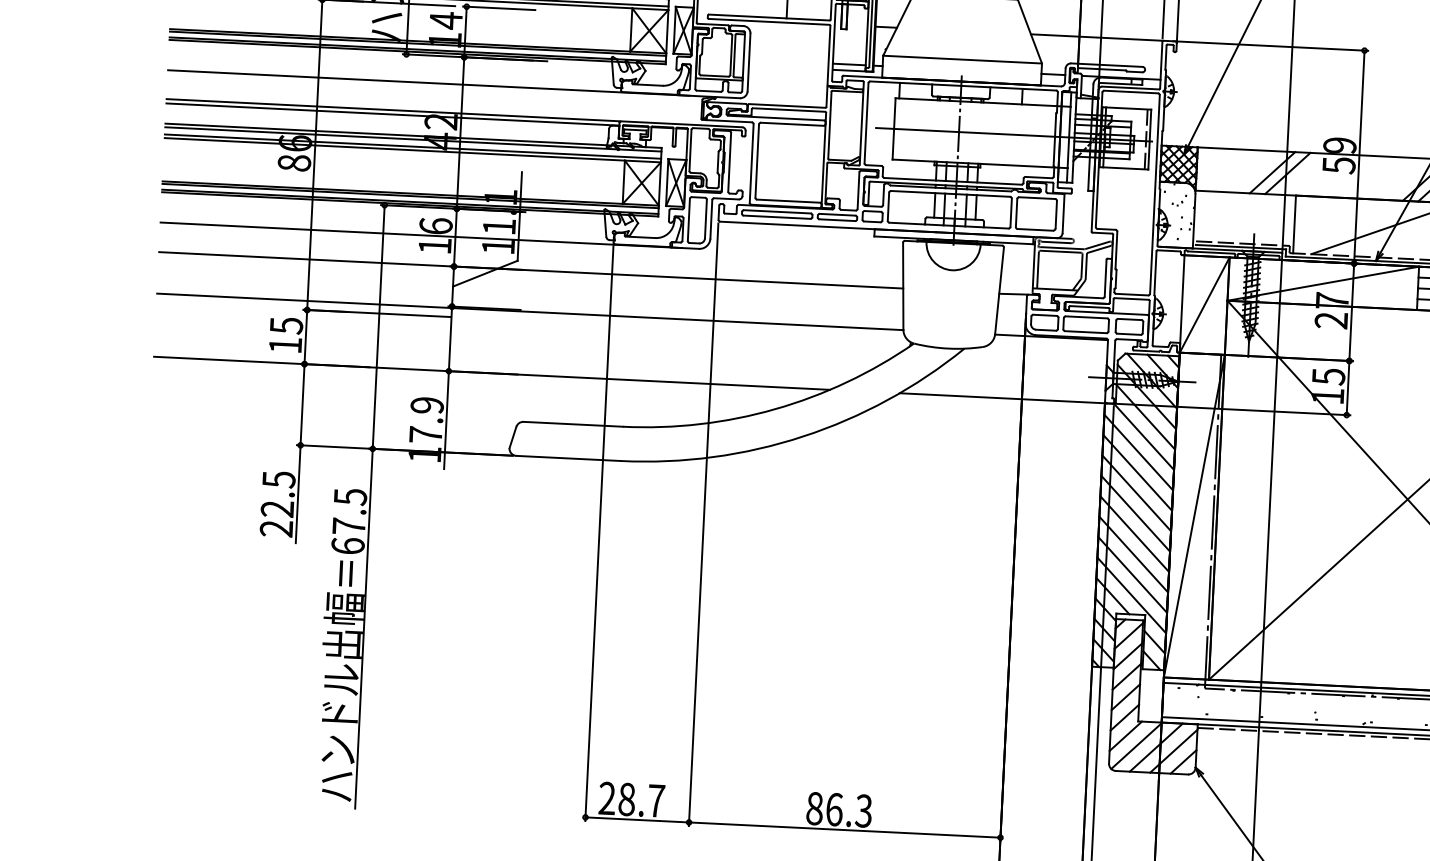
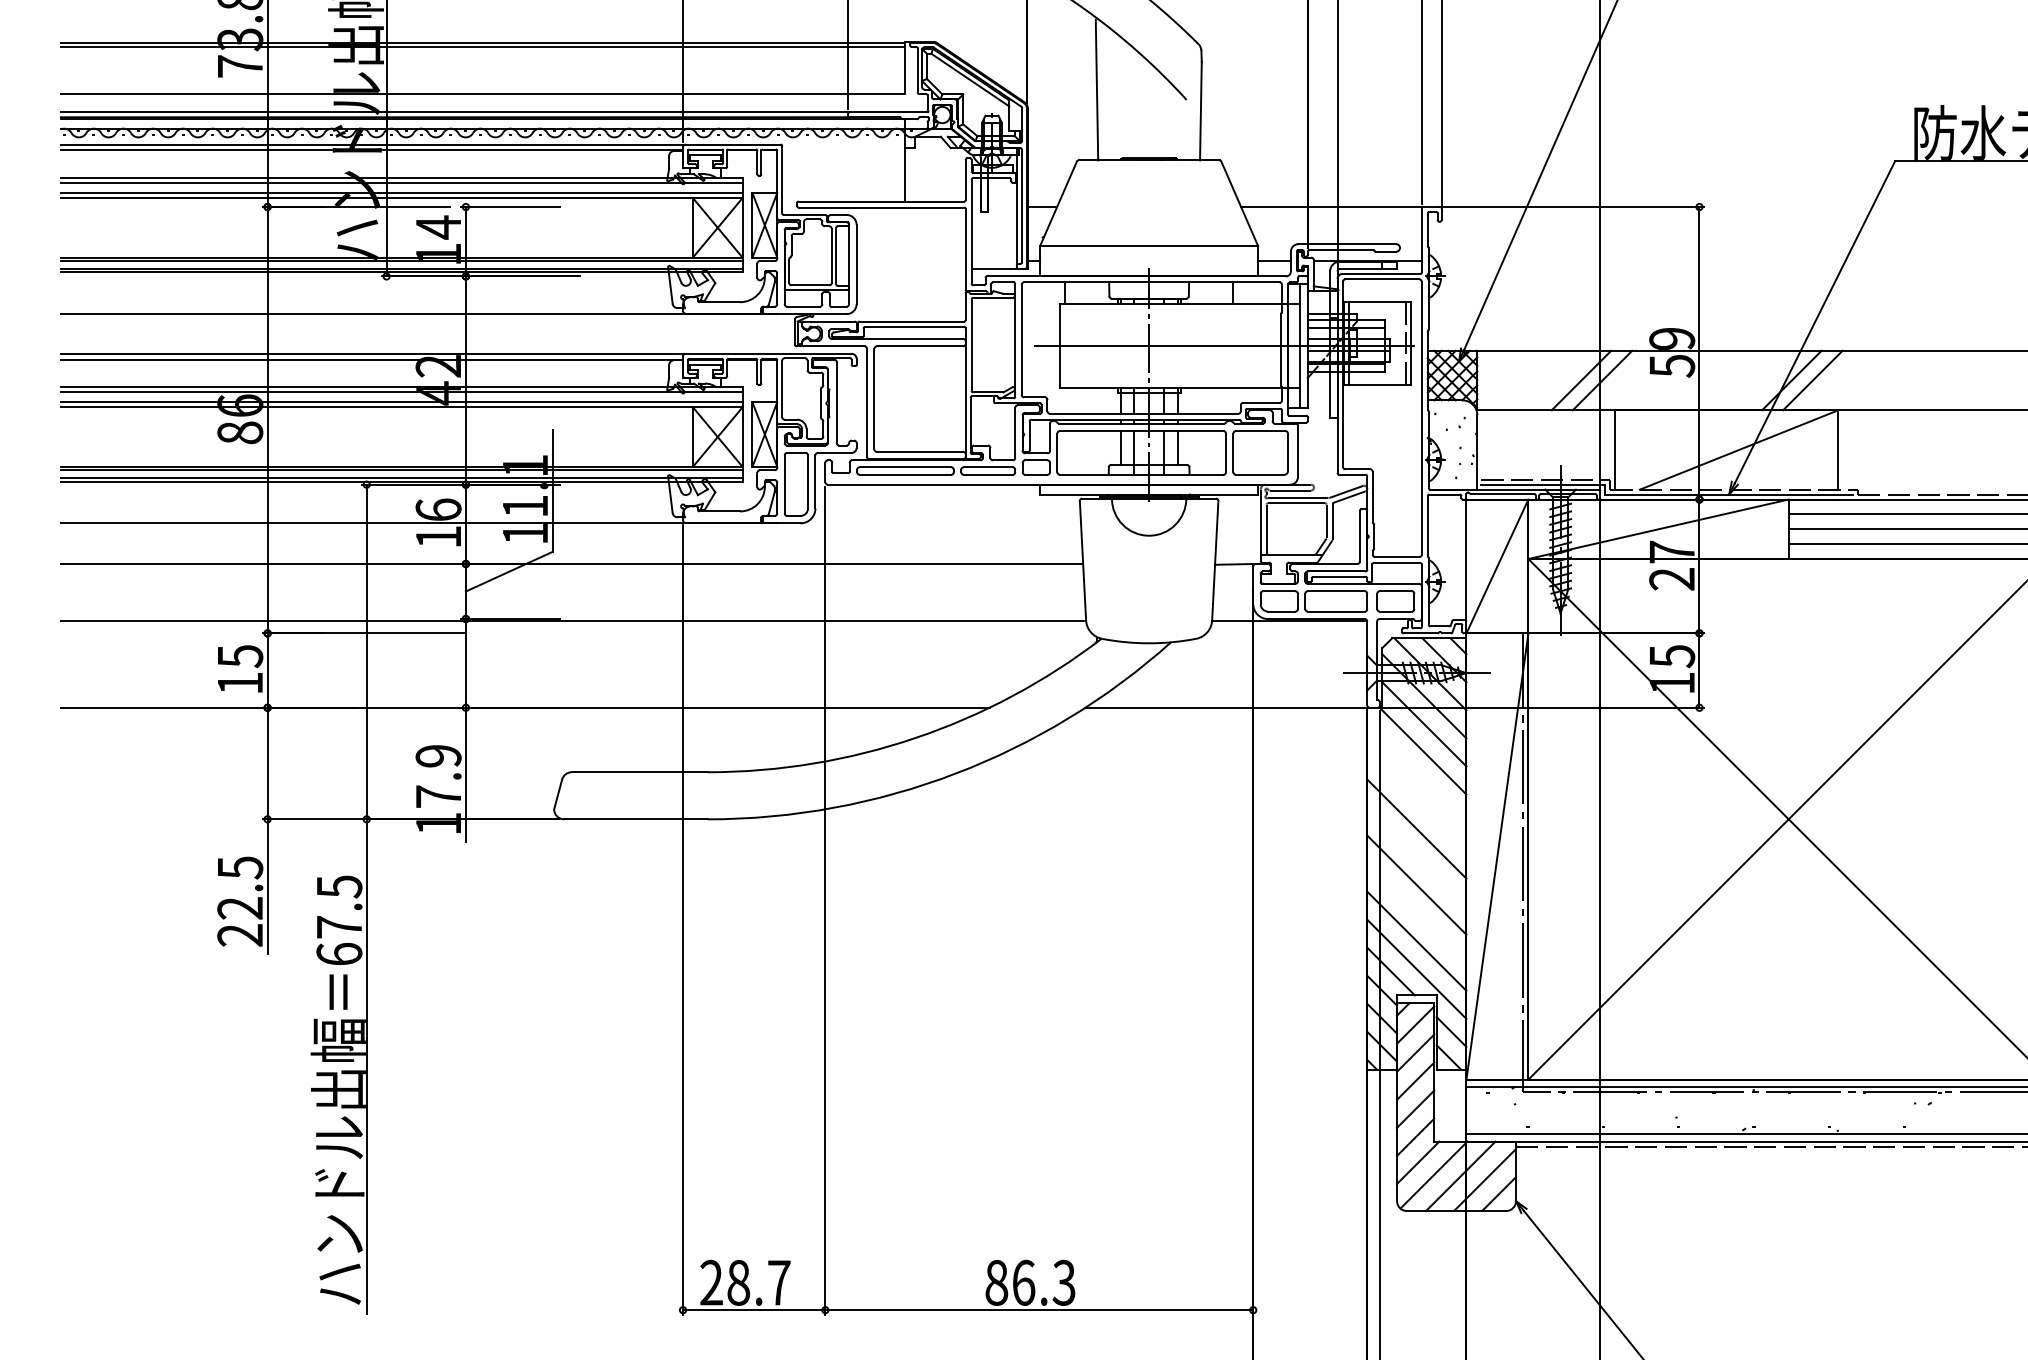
line: (848, 64) -> (993, 260), removed
line: (1138, 452) -> (1416, 772), removed
line: (1137, 472) -> (1416, 800), removed
line: (1135, 513) -> (1416, 856), removed
line: (1133, 554) -> (1416, 912), removed

